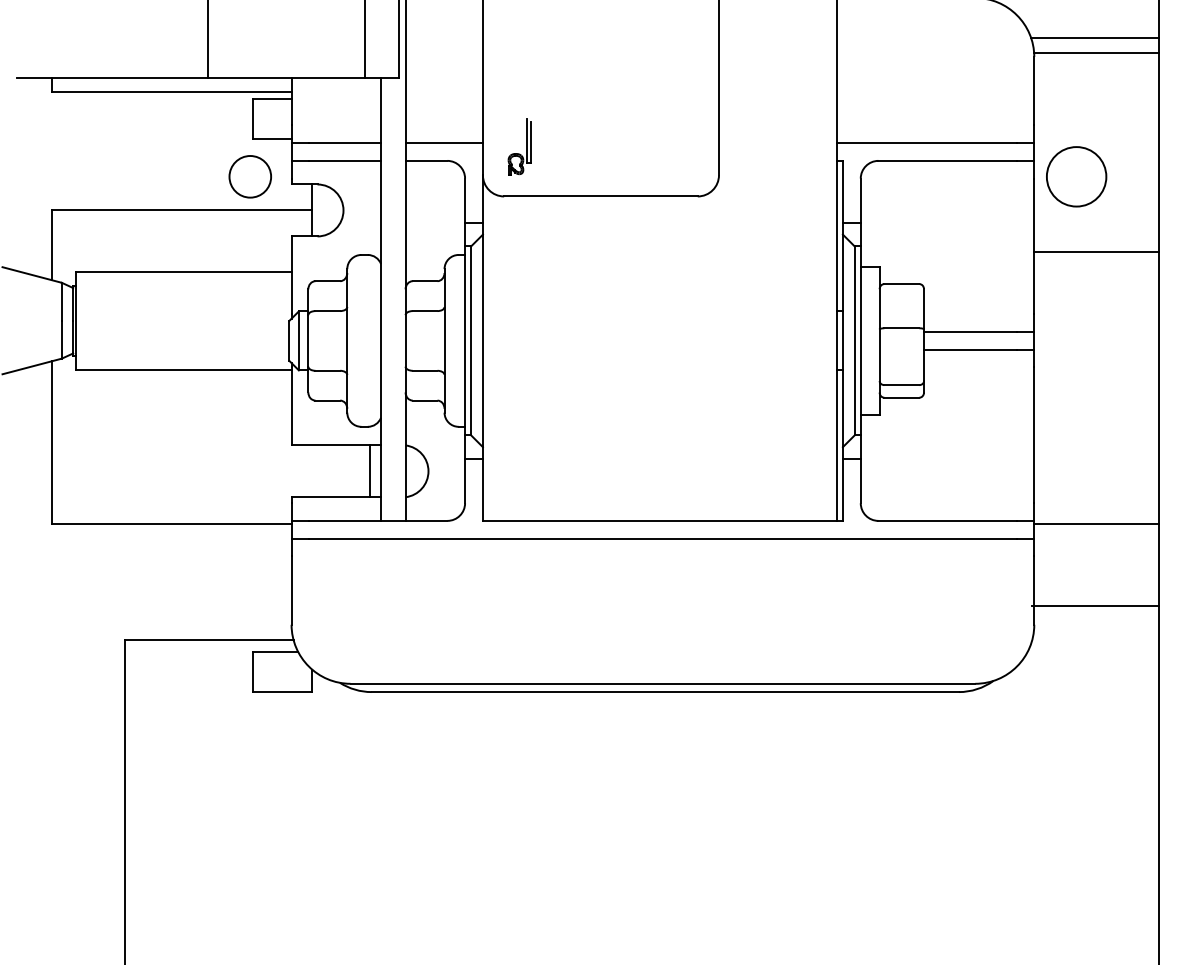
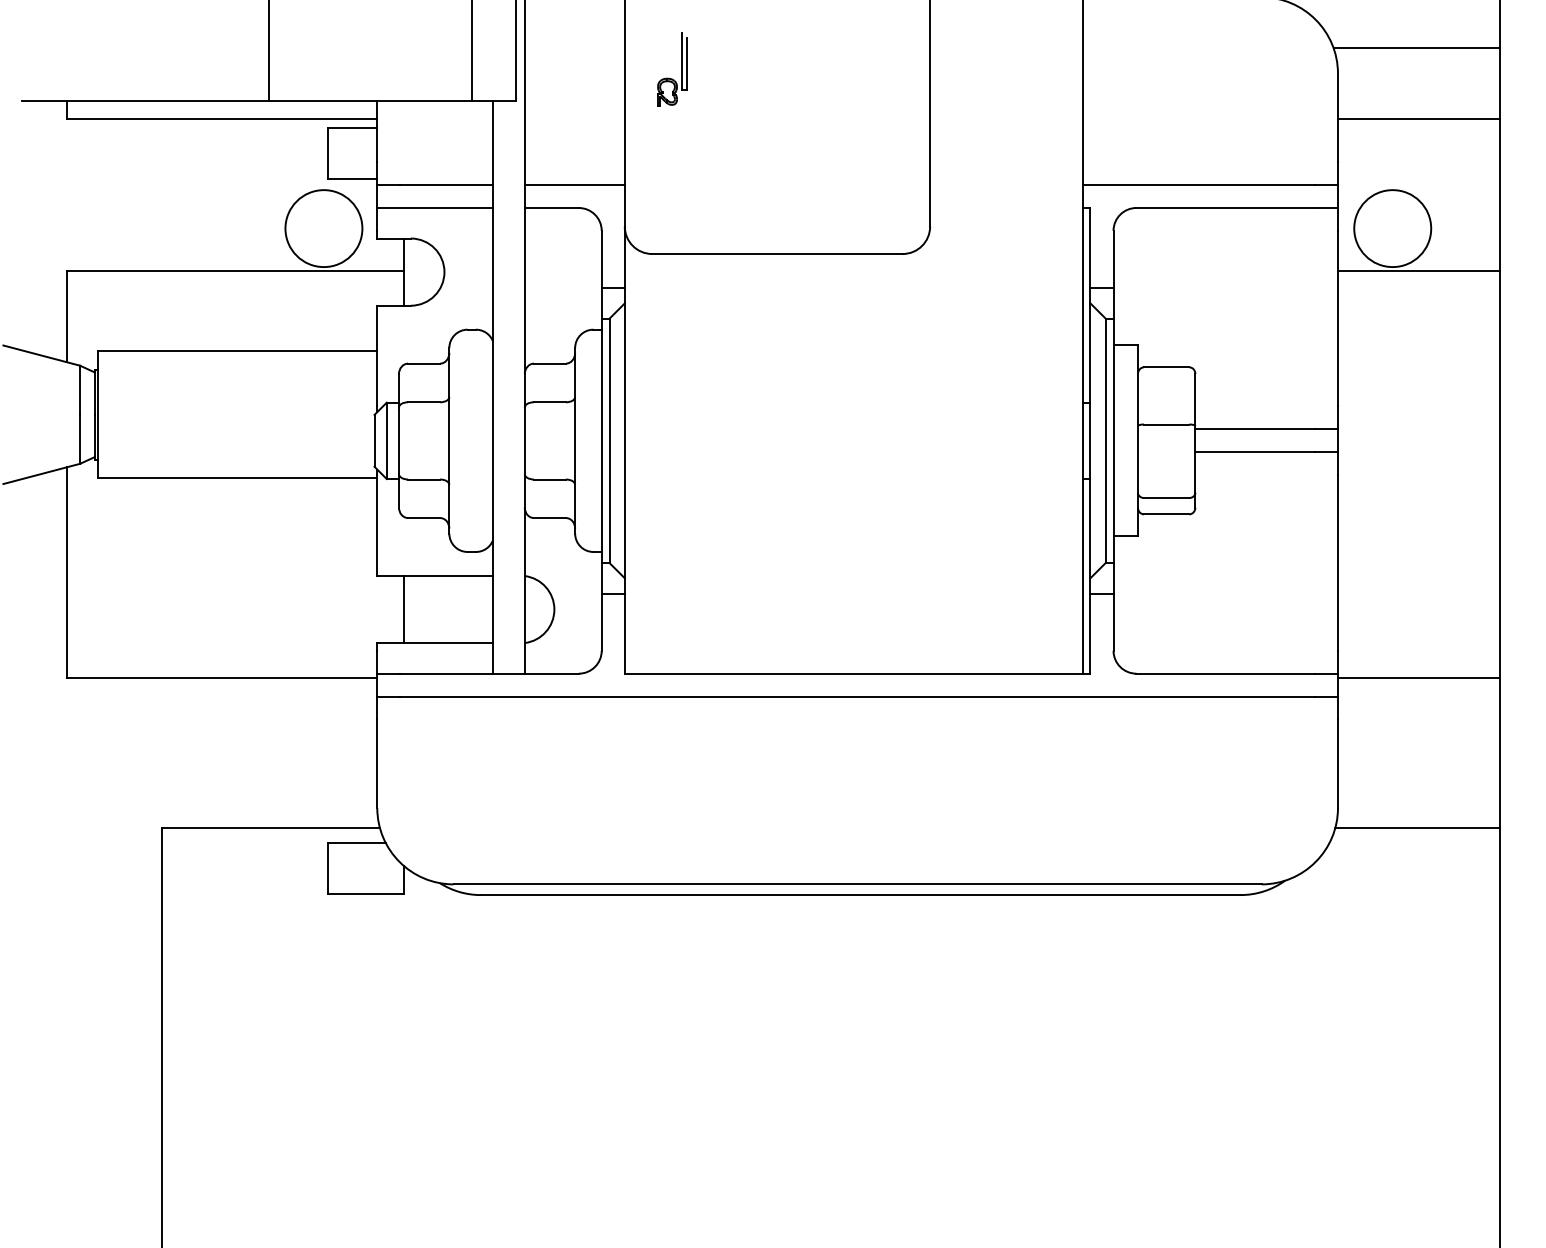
line: (1096, 52) -> (1418, 118), moved
part: (526, 146) -> (681, 69), moved
circle: (250, 176) -> (324, 228), size x1.43
line: (1096, 251) -> (1418, 270), moved
line: (370, 471) -> (404, 609), moved
line: (1095, 605) -> (1417, 827), moved

